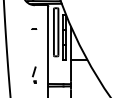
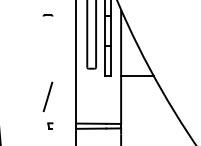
part: (34, 74) -> (48, 104), size x1.43

